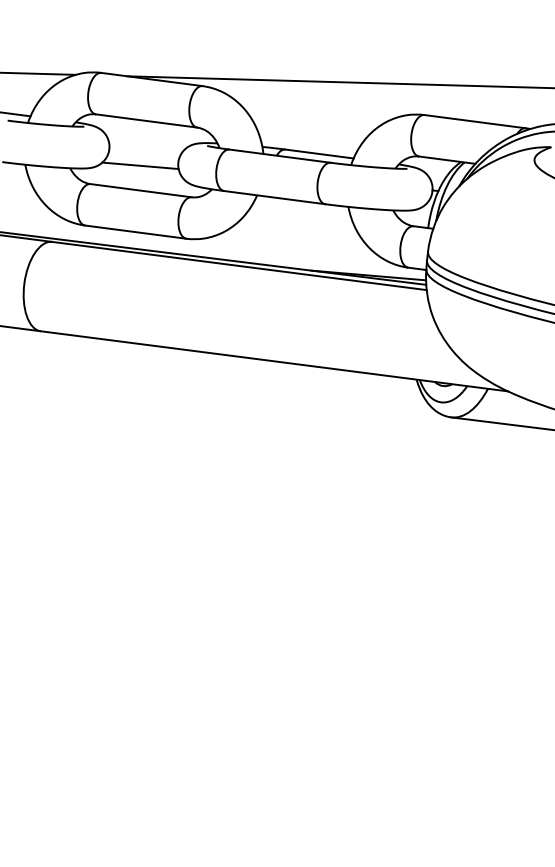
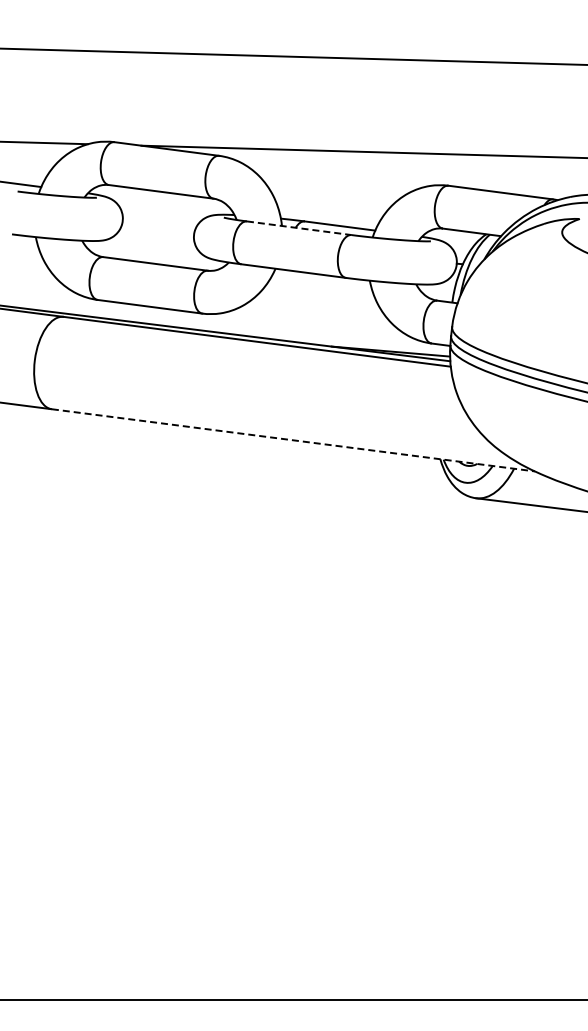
line: (280, 156) -> (299, 228), solid -> dashed
line: (140, 165) -> (154, 237), removed
line: (274, 361) -> (293, 440), solid -> dashed

